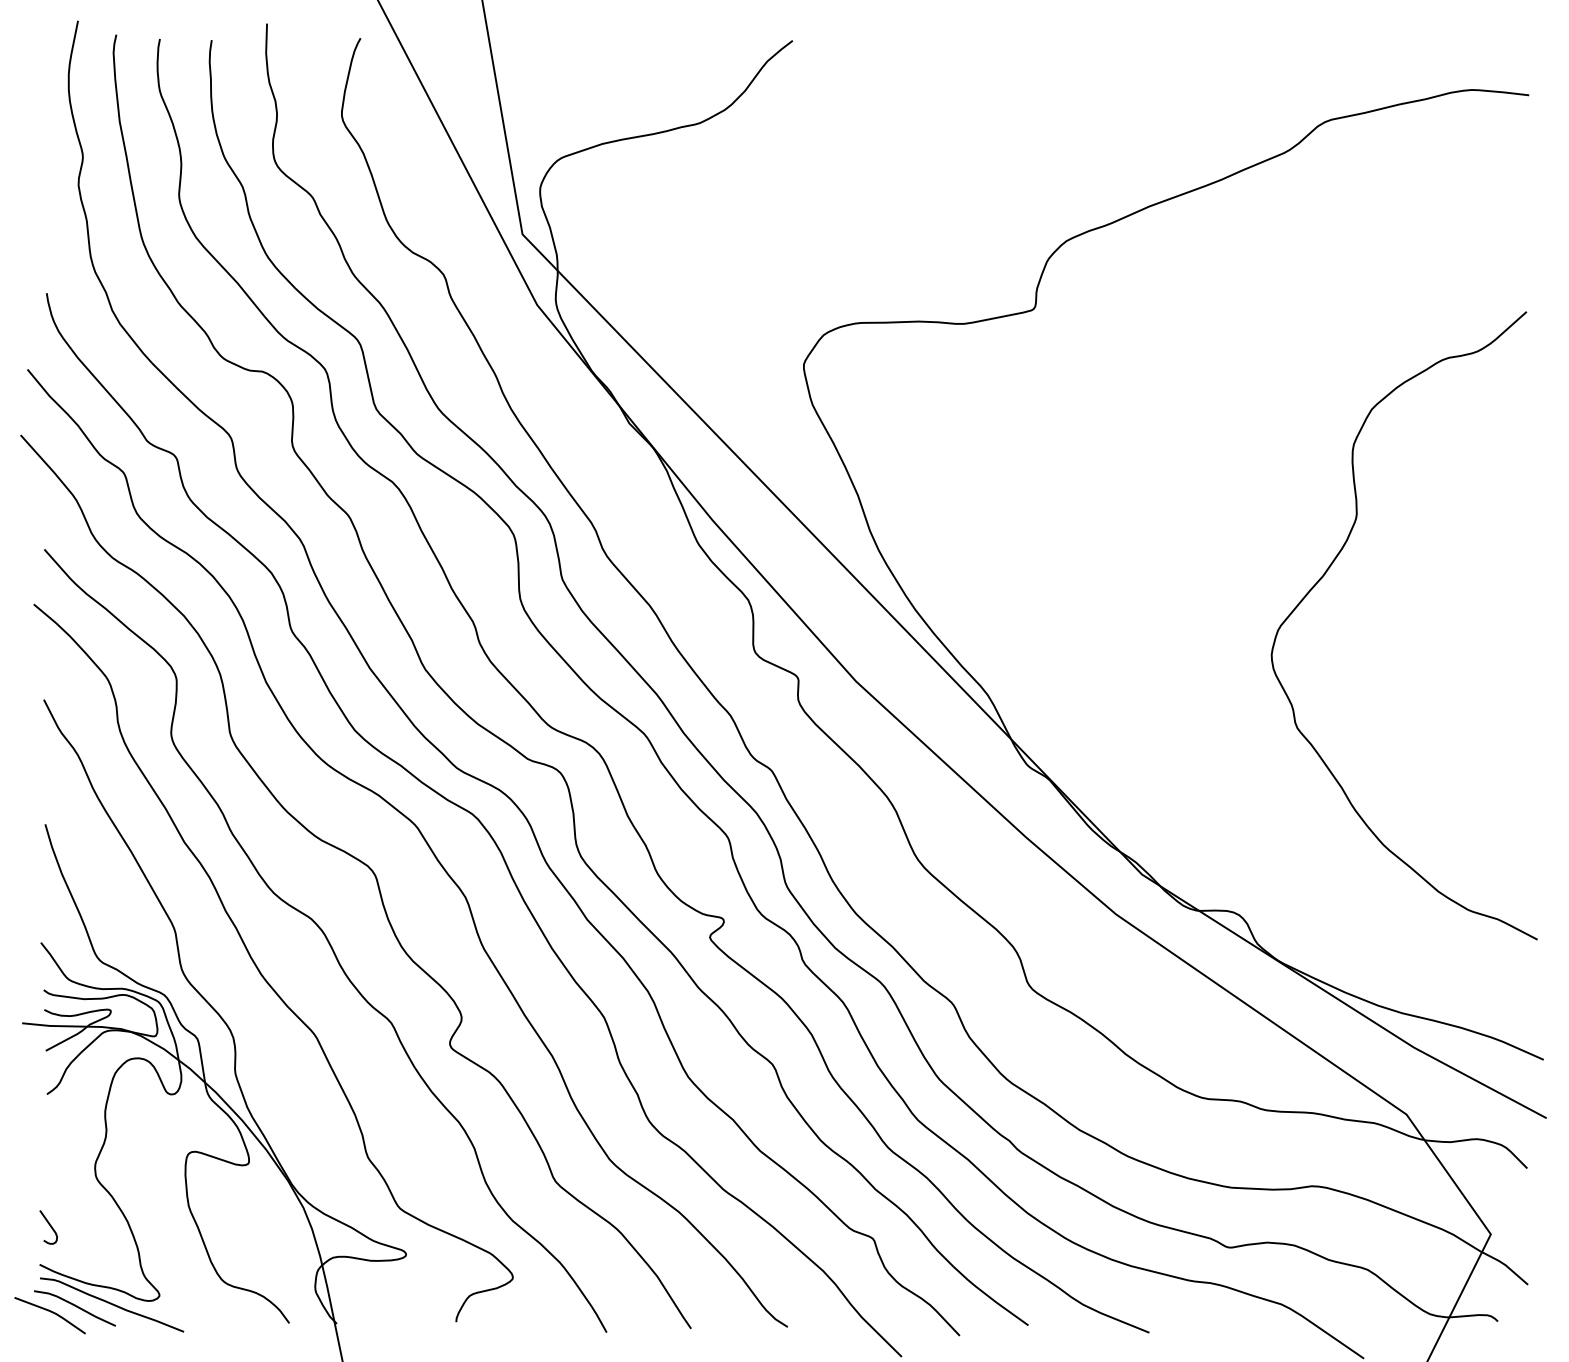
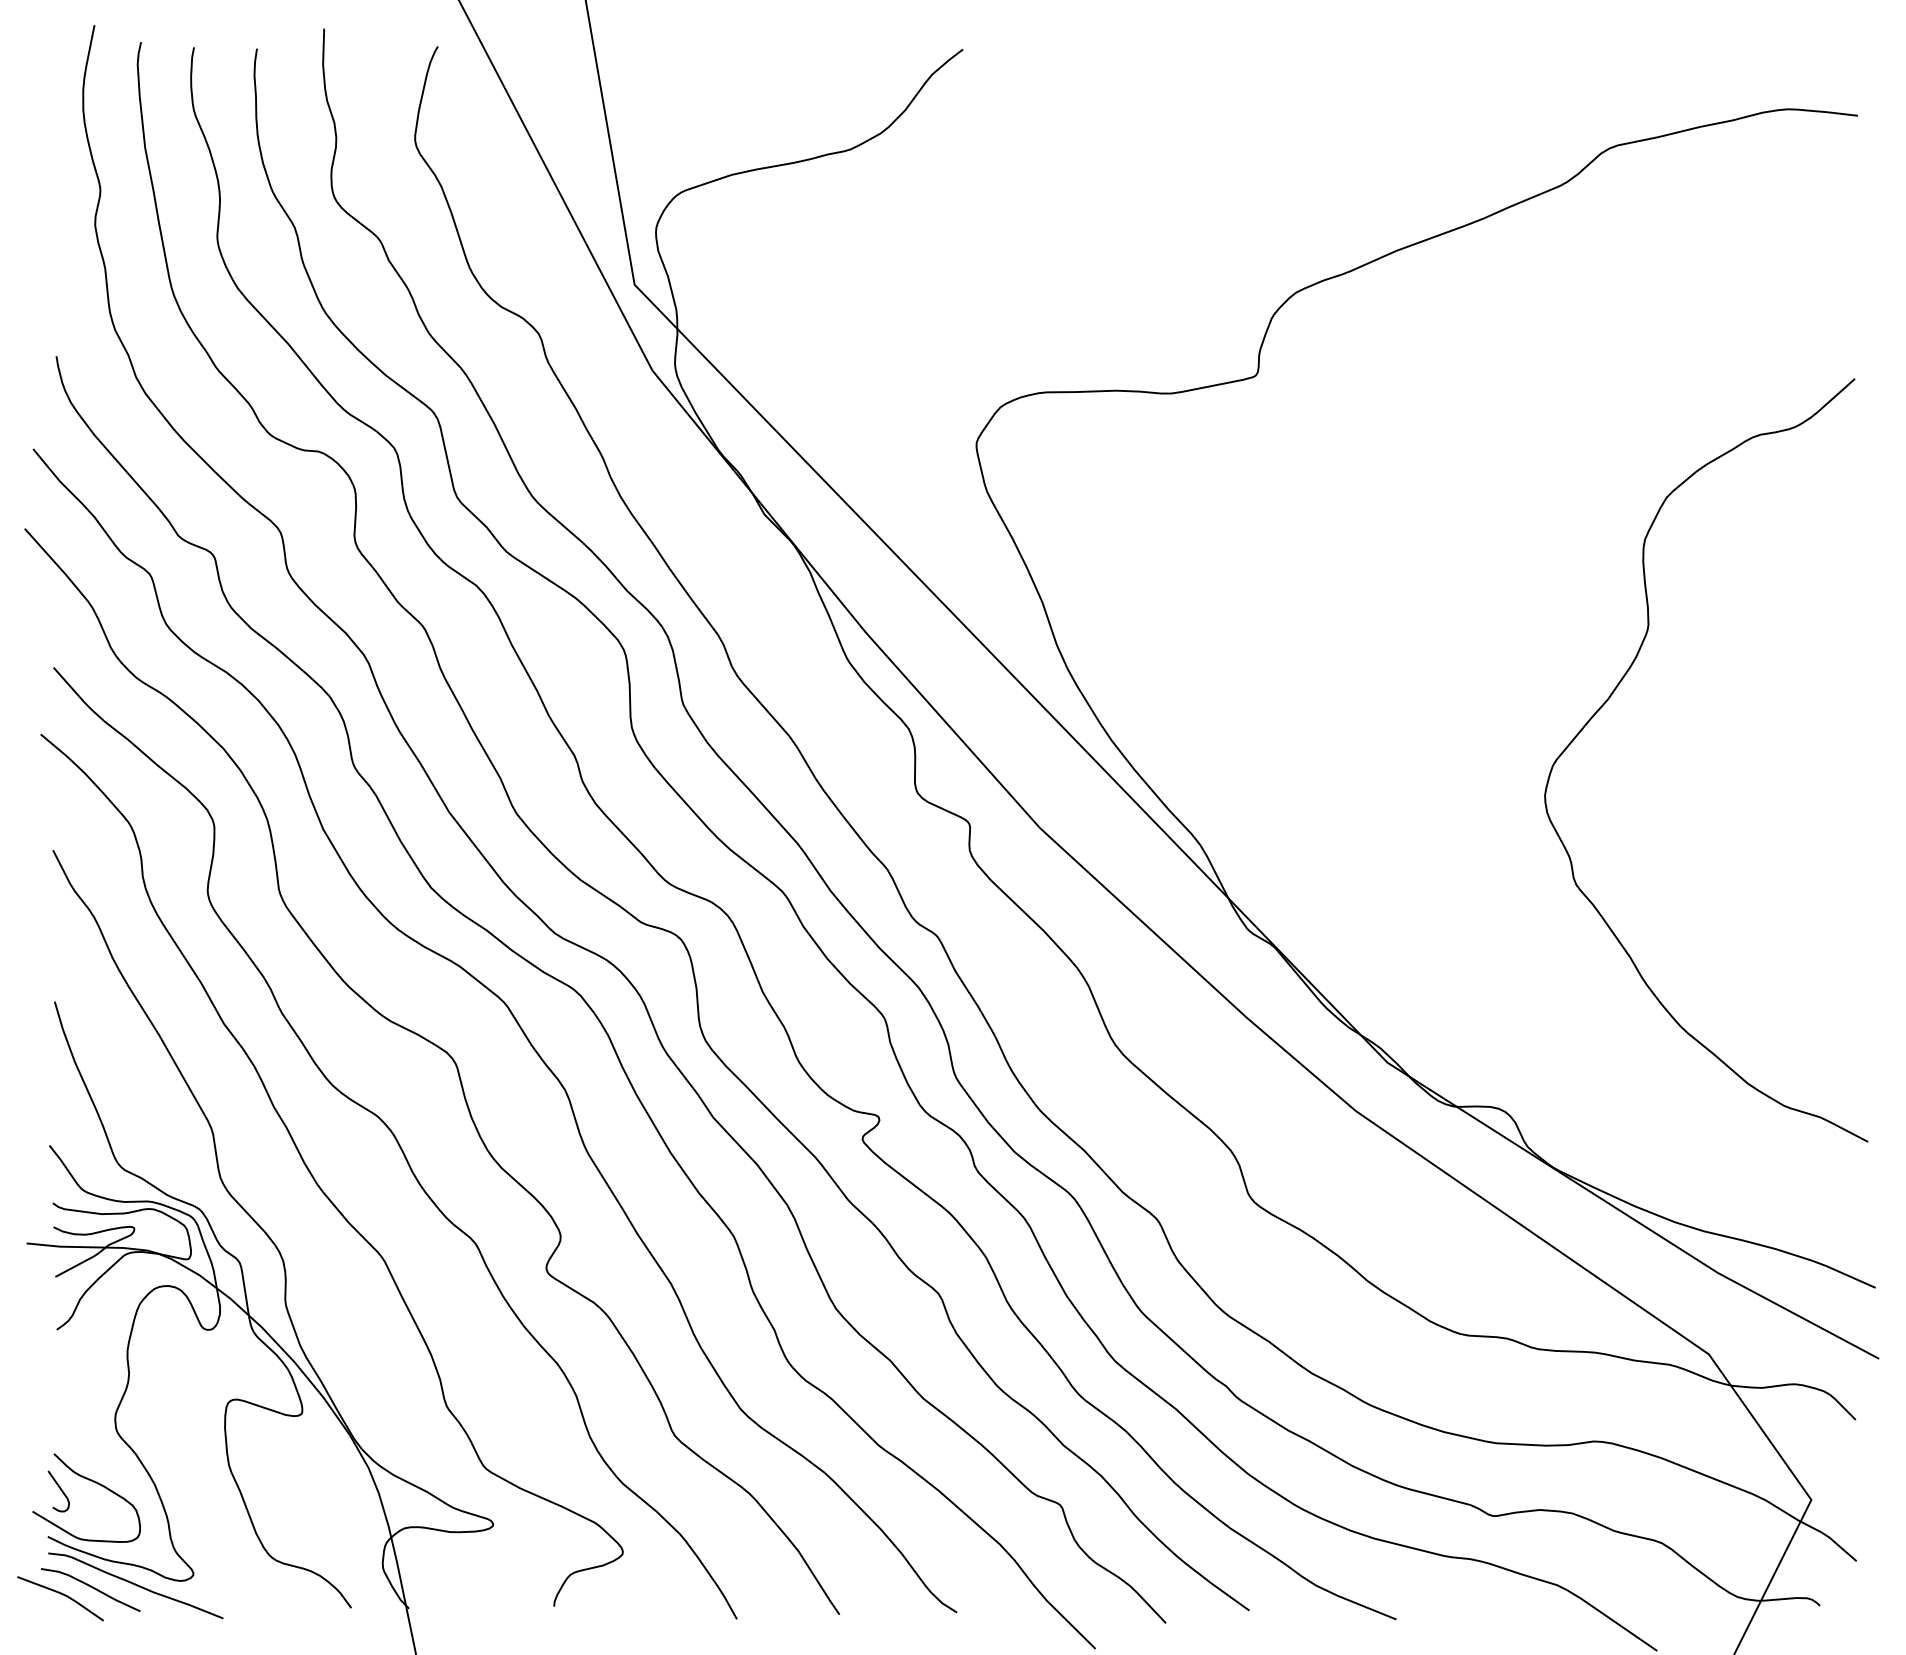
curve: (77, 1219) -> (93, 1482), added

